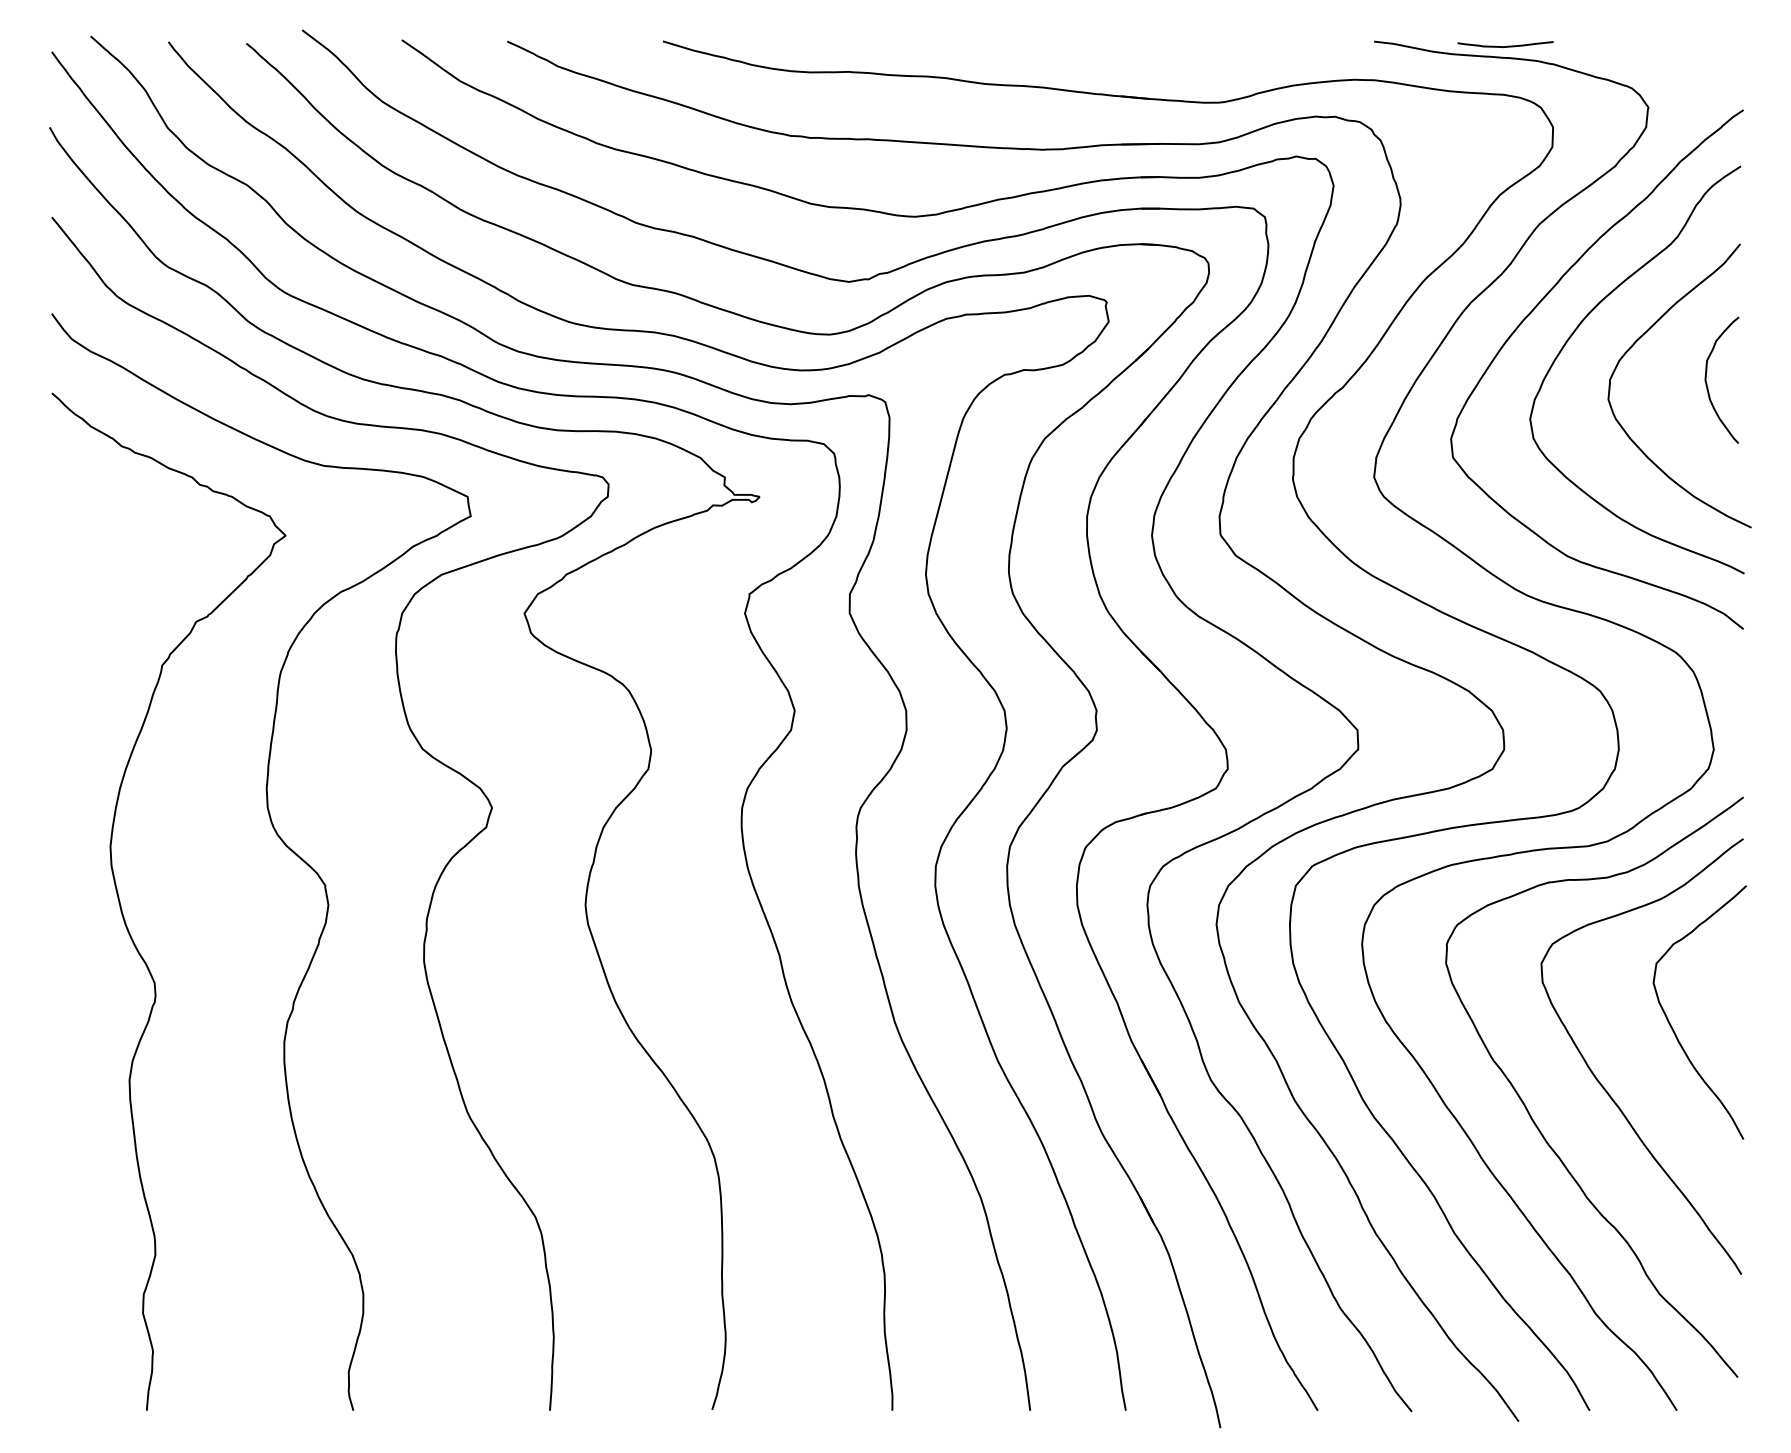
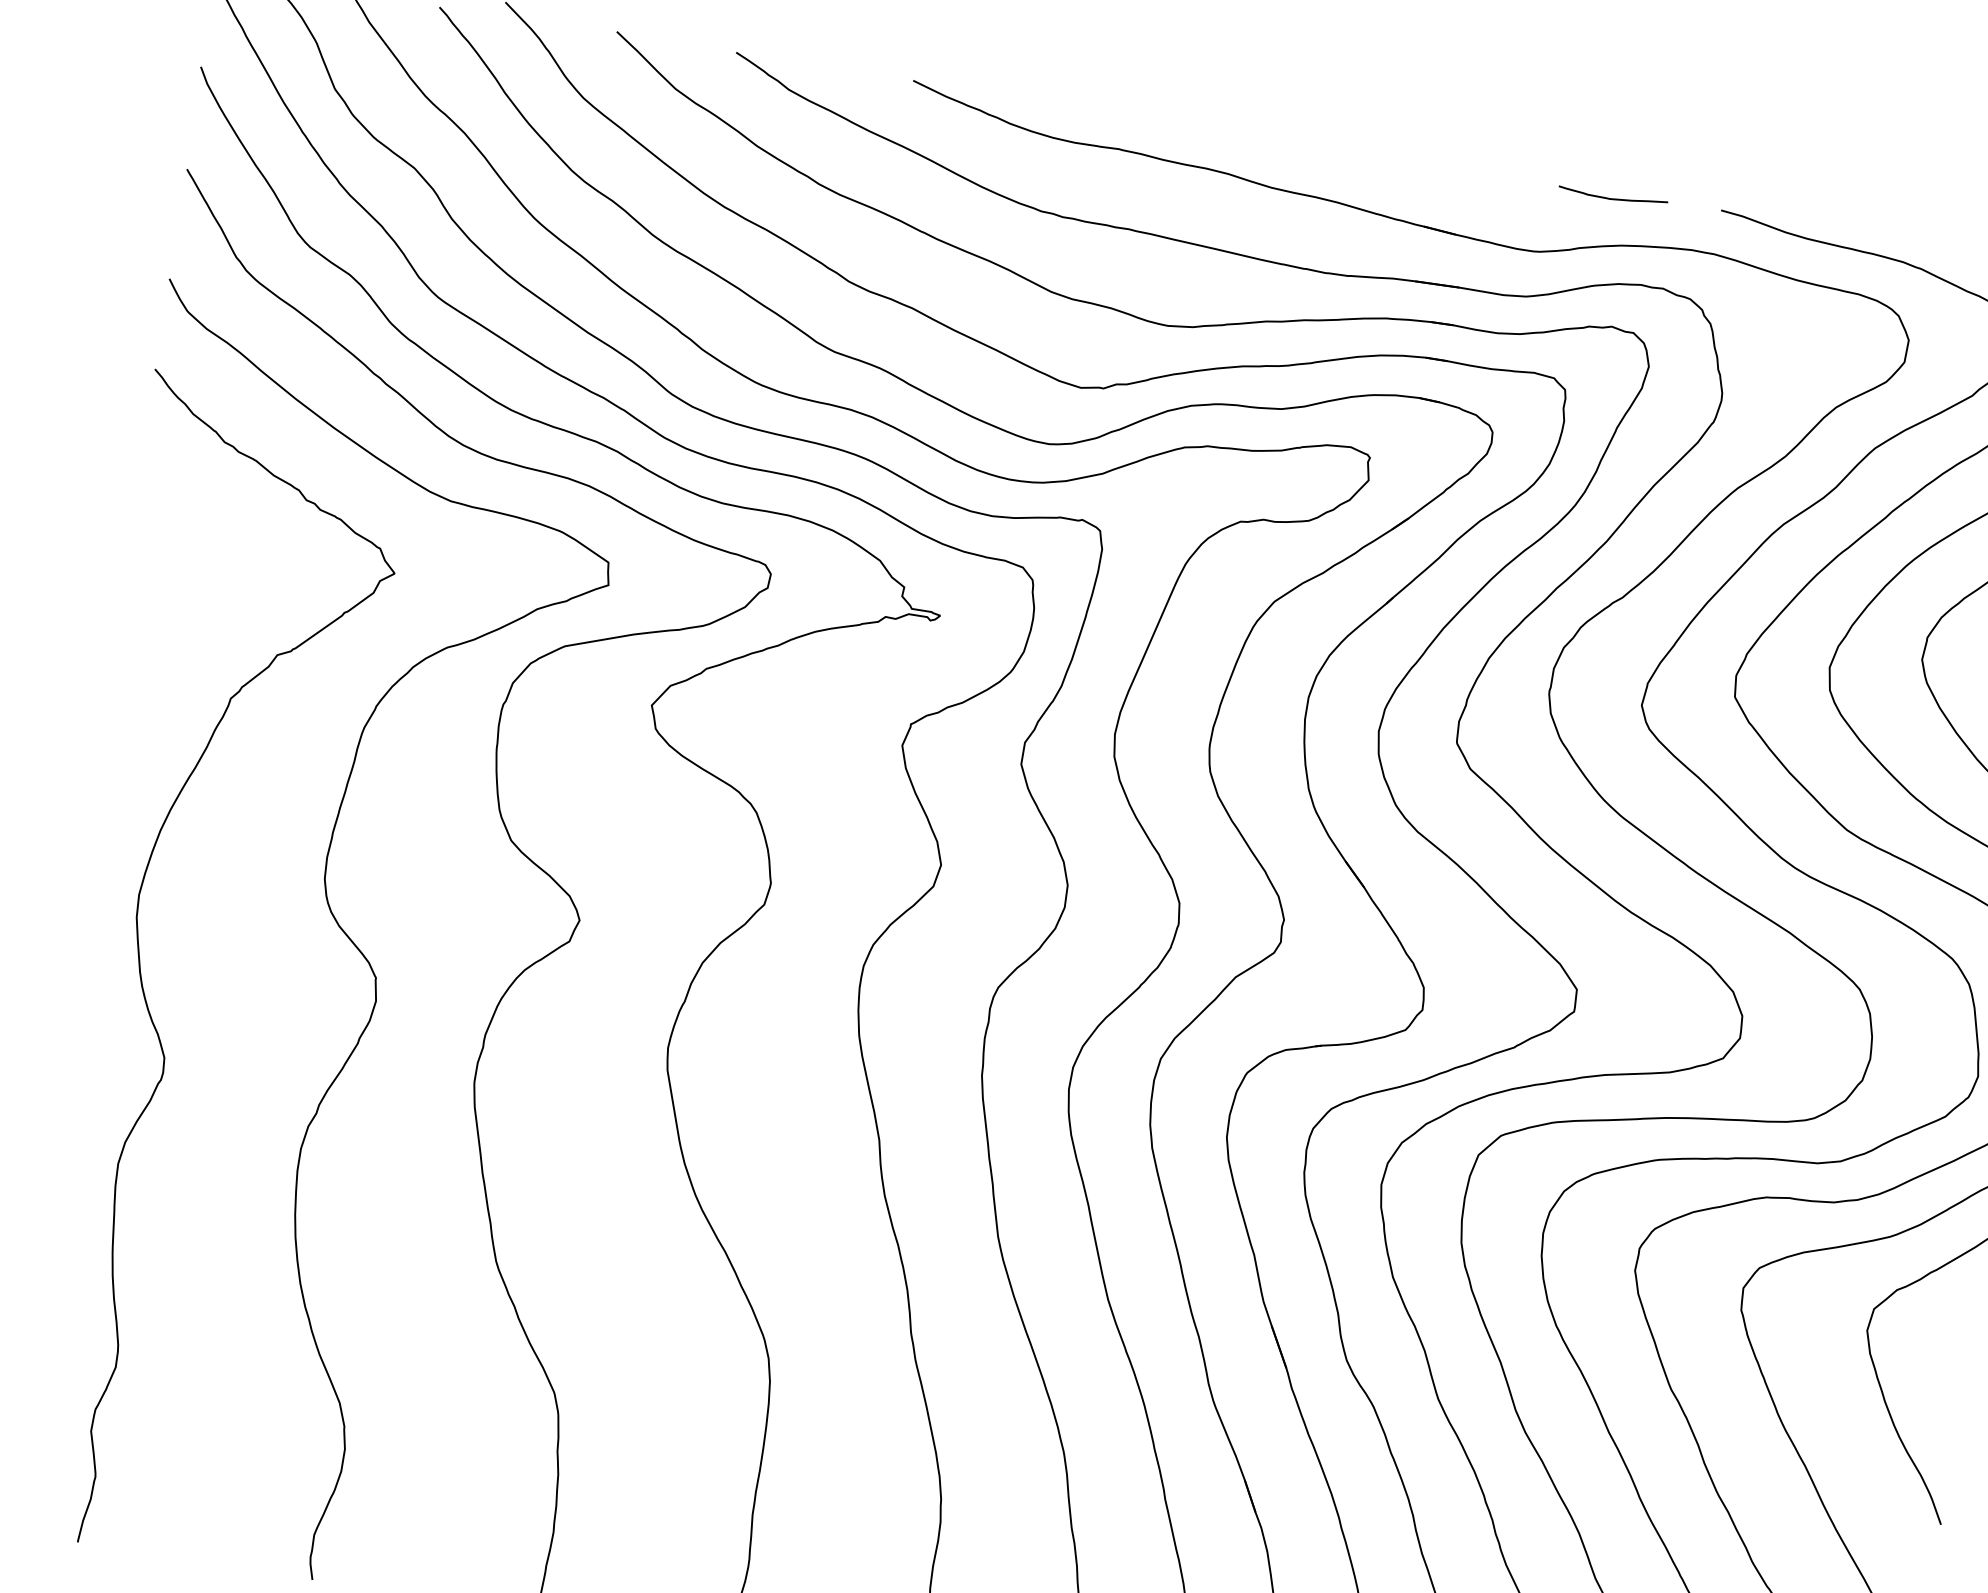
curve: (1505, 46) -> (1612, 198), moved

